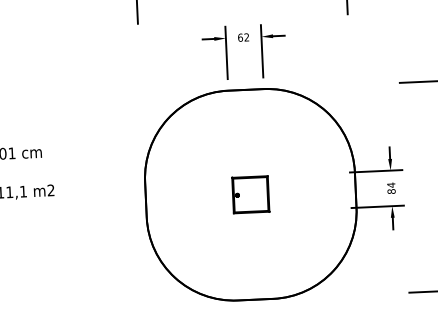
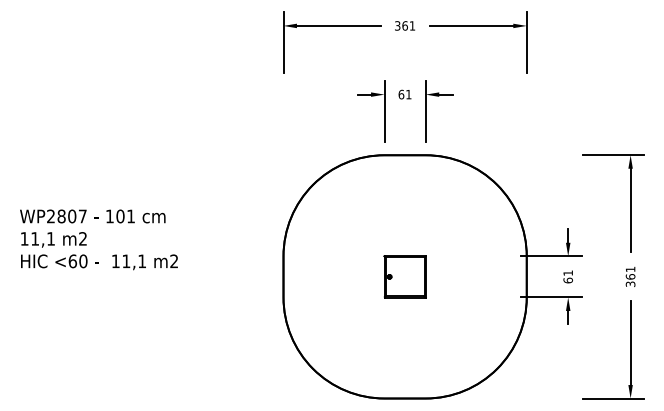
text: (246, 37) -> (408, 94), 62 -> 61
text: (390, 188) -> (567, 276), 84 -> 61

